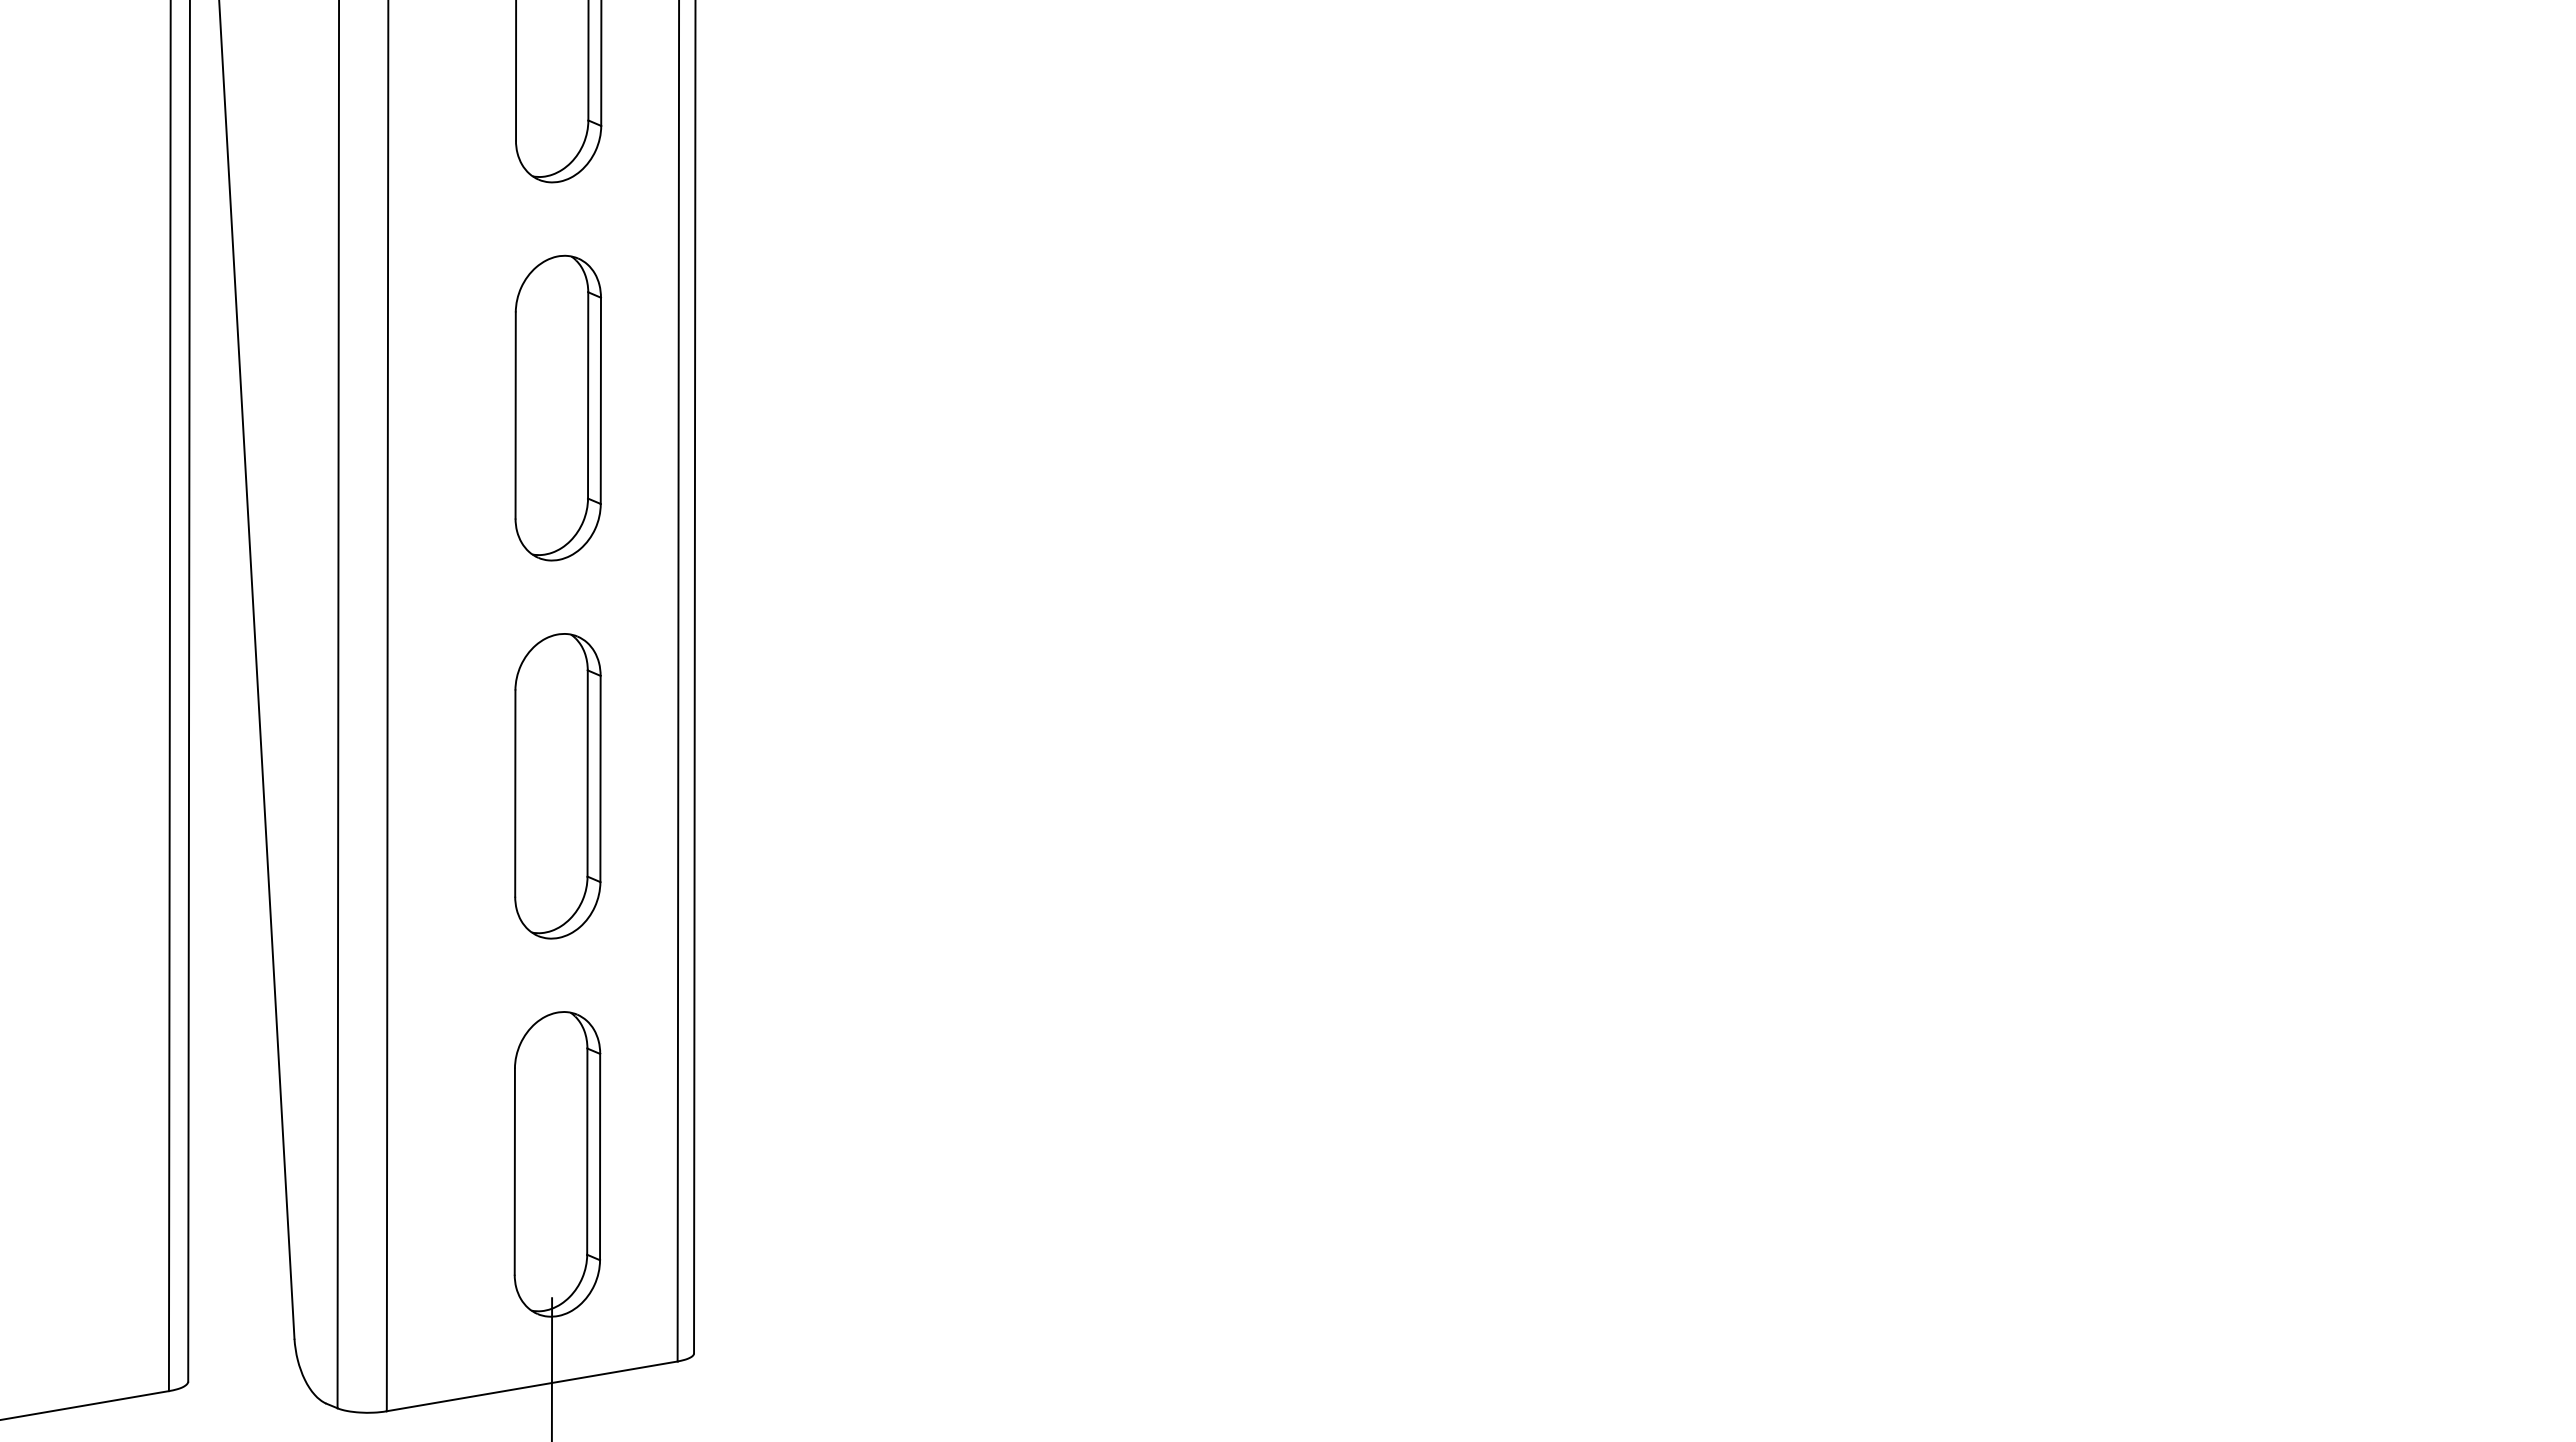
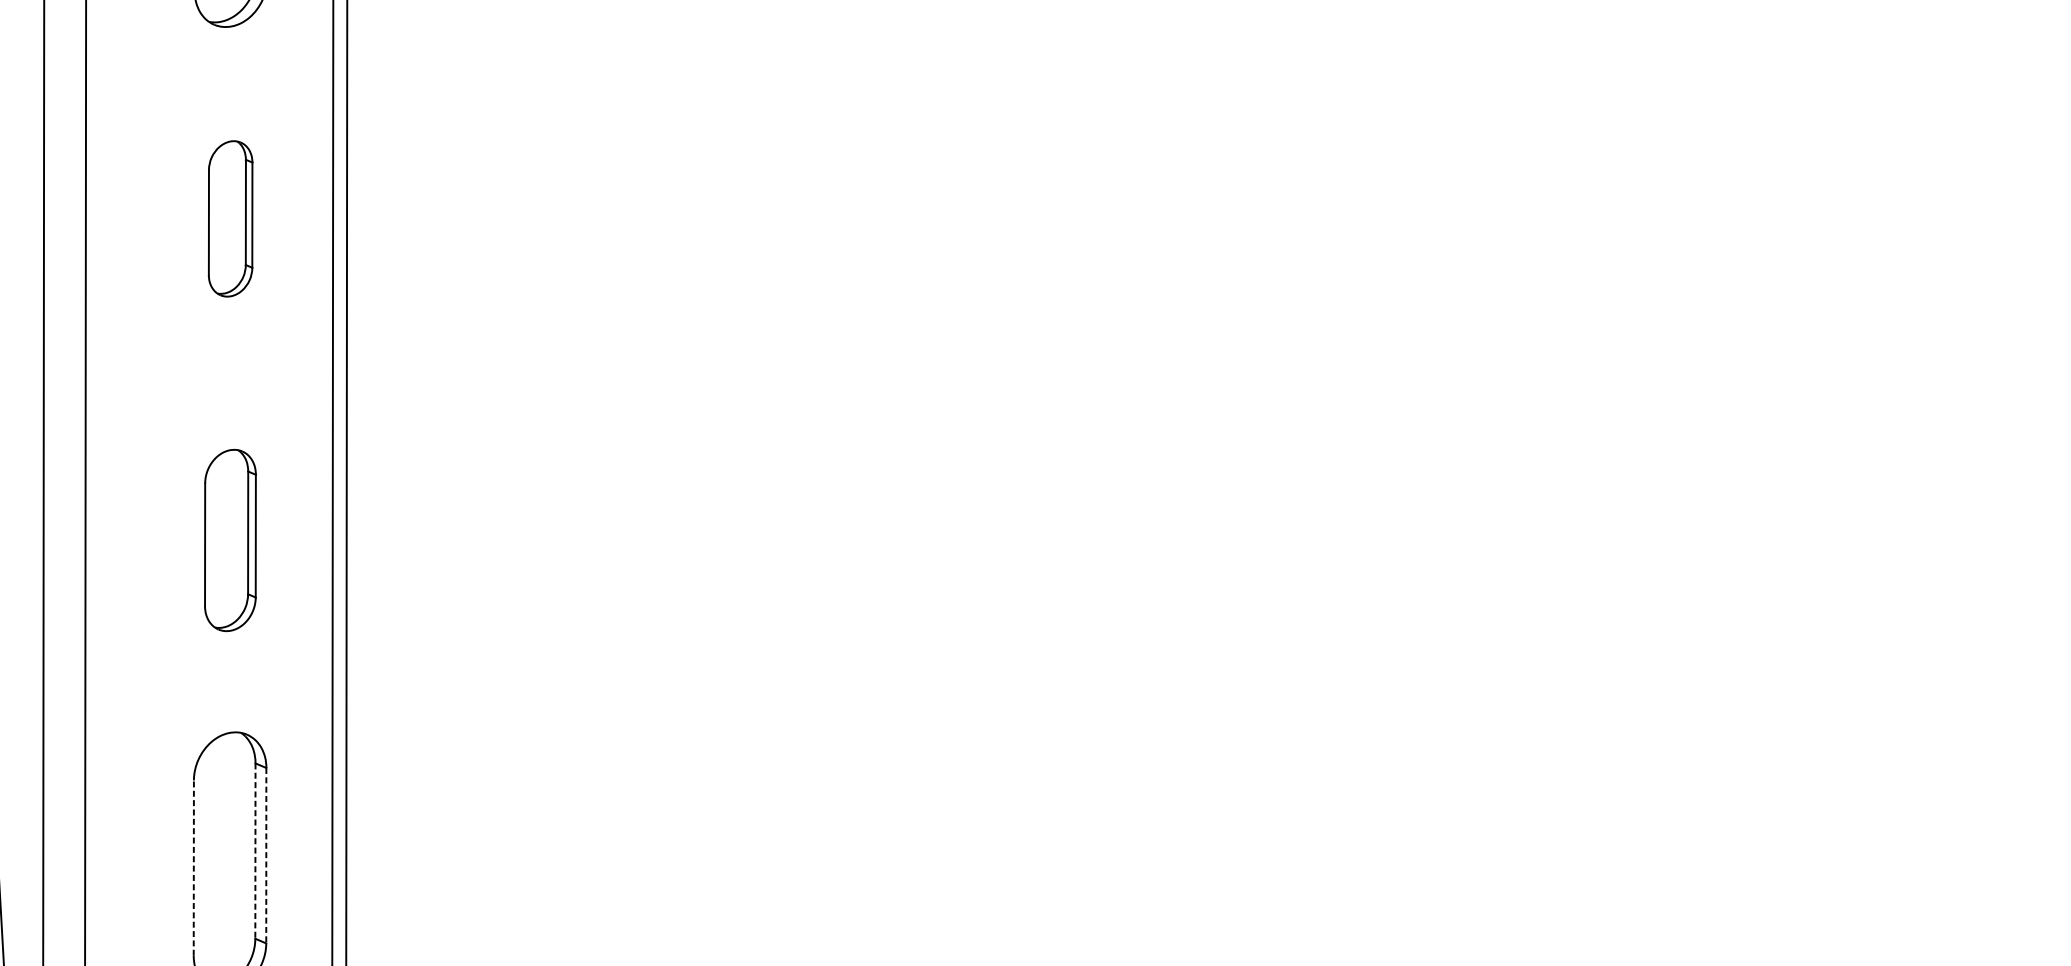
part: (557, 407) -> (230, 218), size x0.6
part: (557, 786) -> (230, 540), size x0.7
line: (587, 1152) -> (255, 851), solid -> dashed
line: (600, 1157) -> (266, 856), solid -> dashed
line: (514, 1171) -> (193, 867), solid -> dashed

